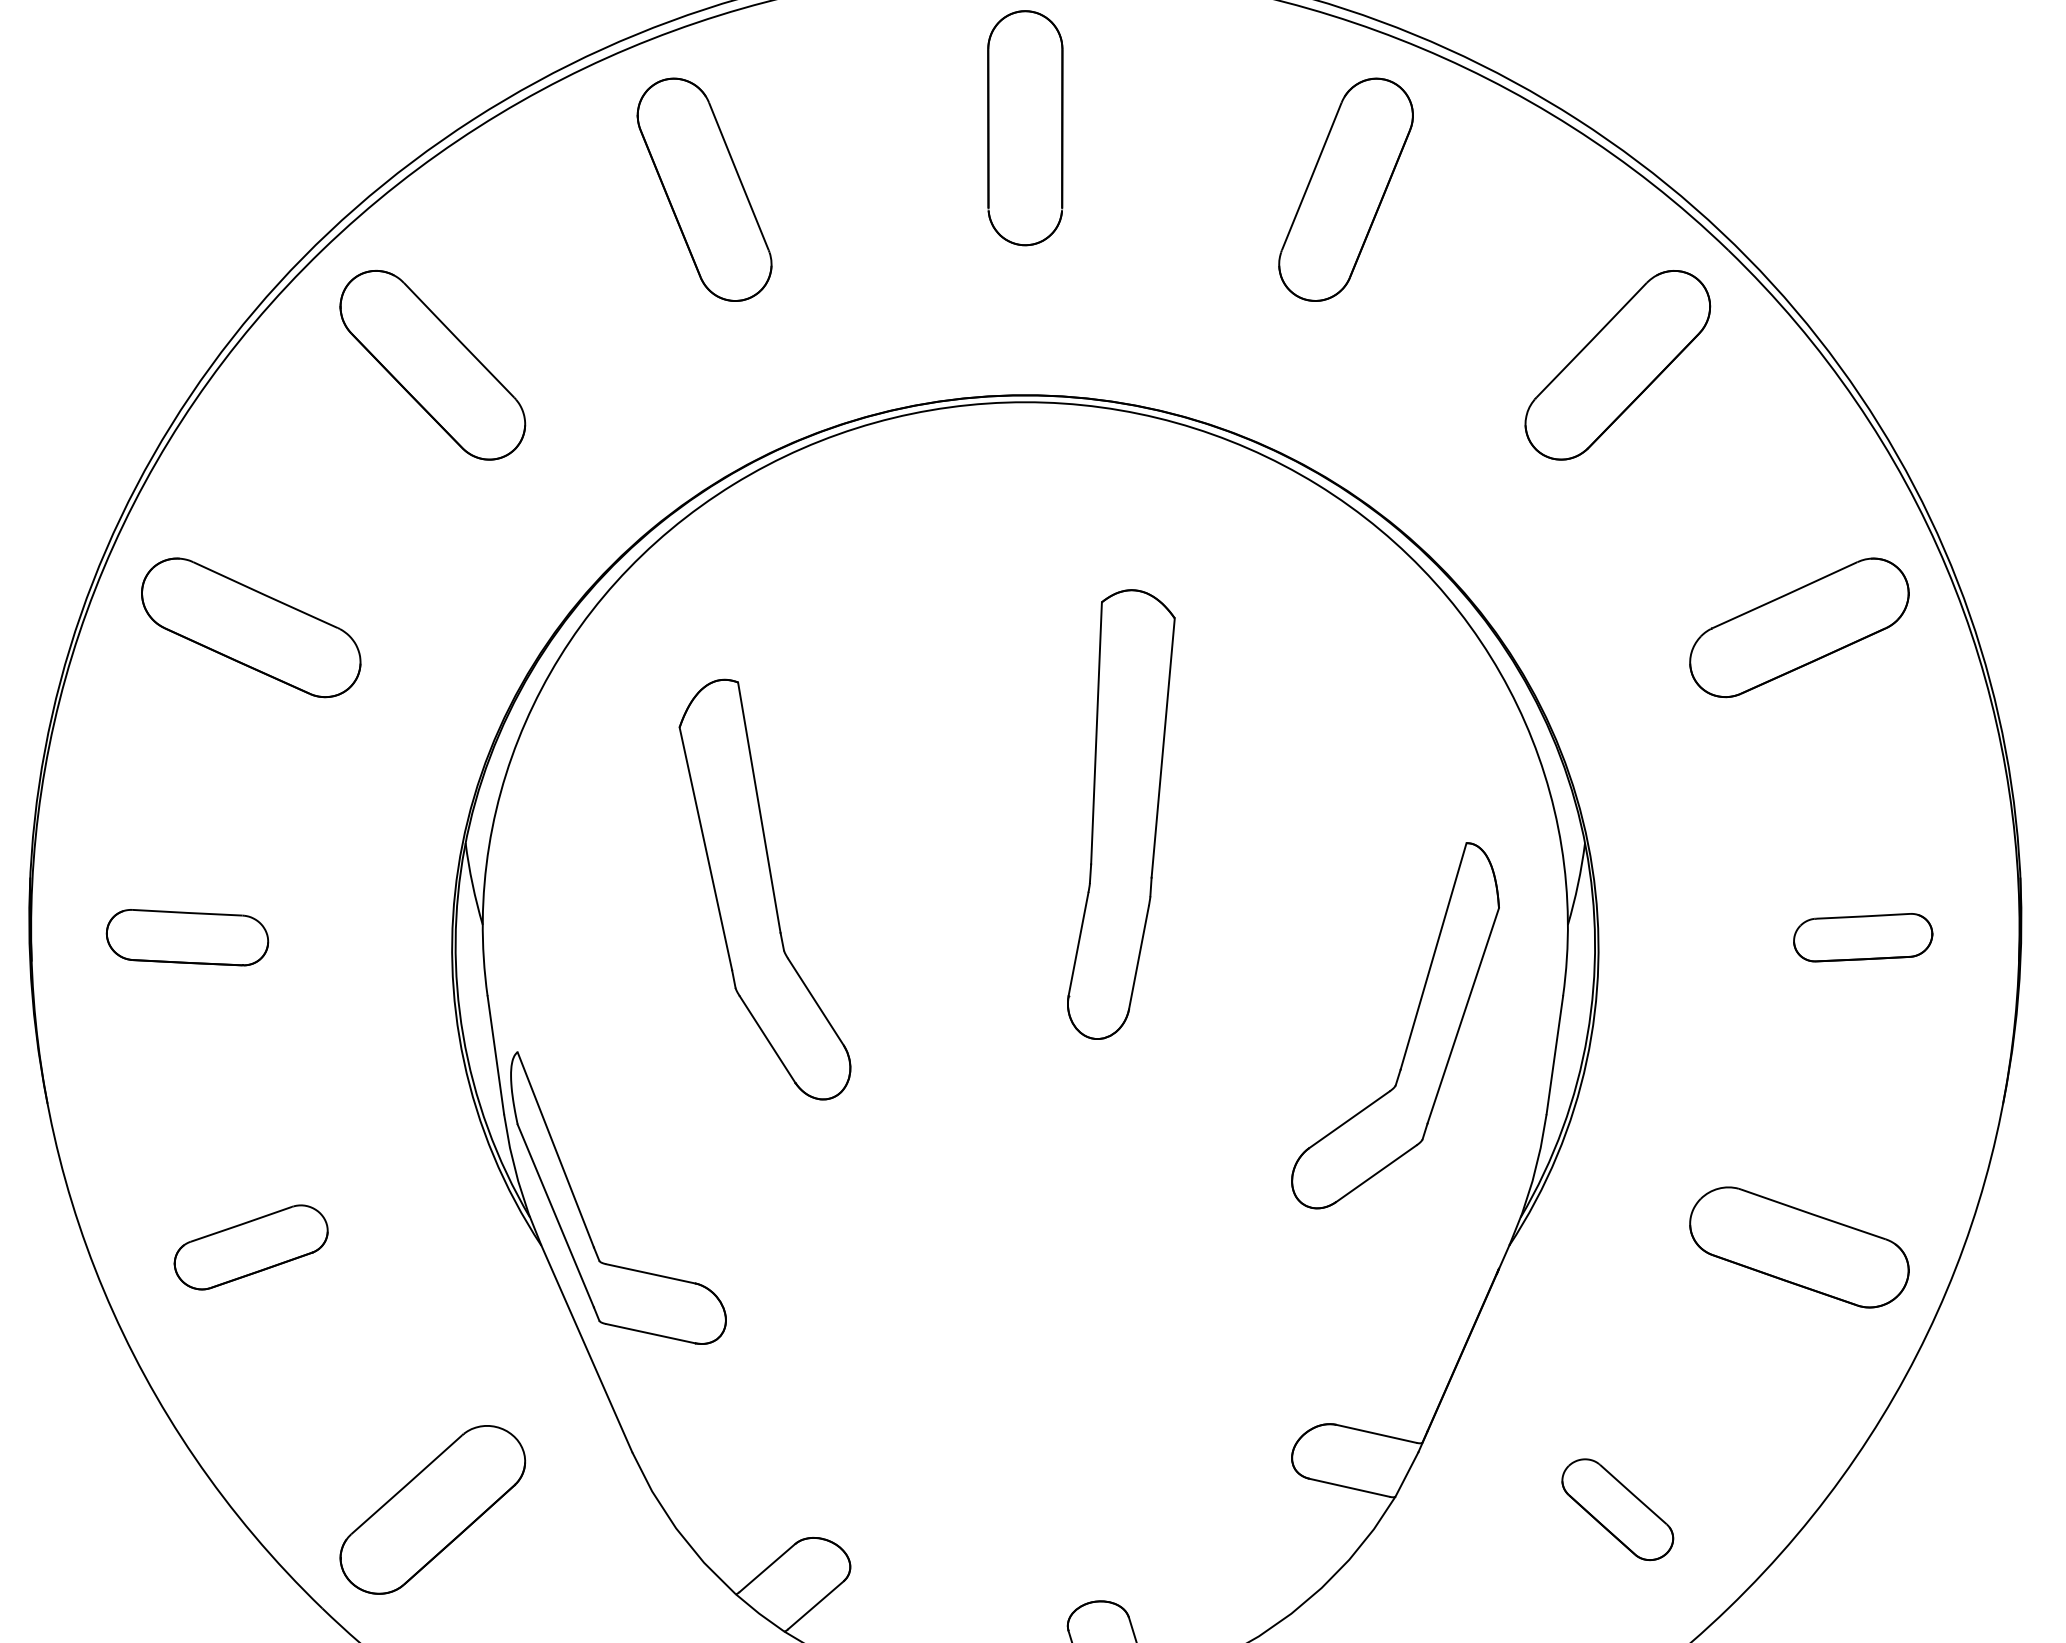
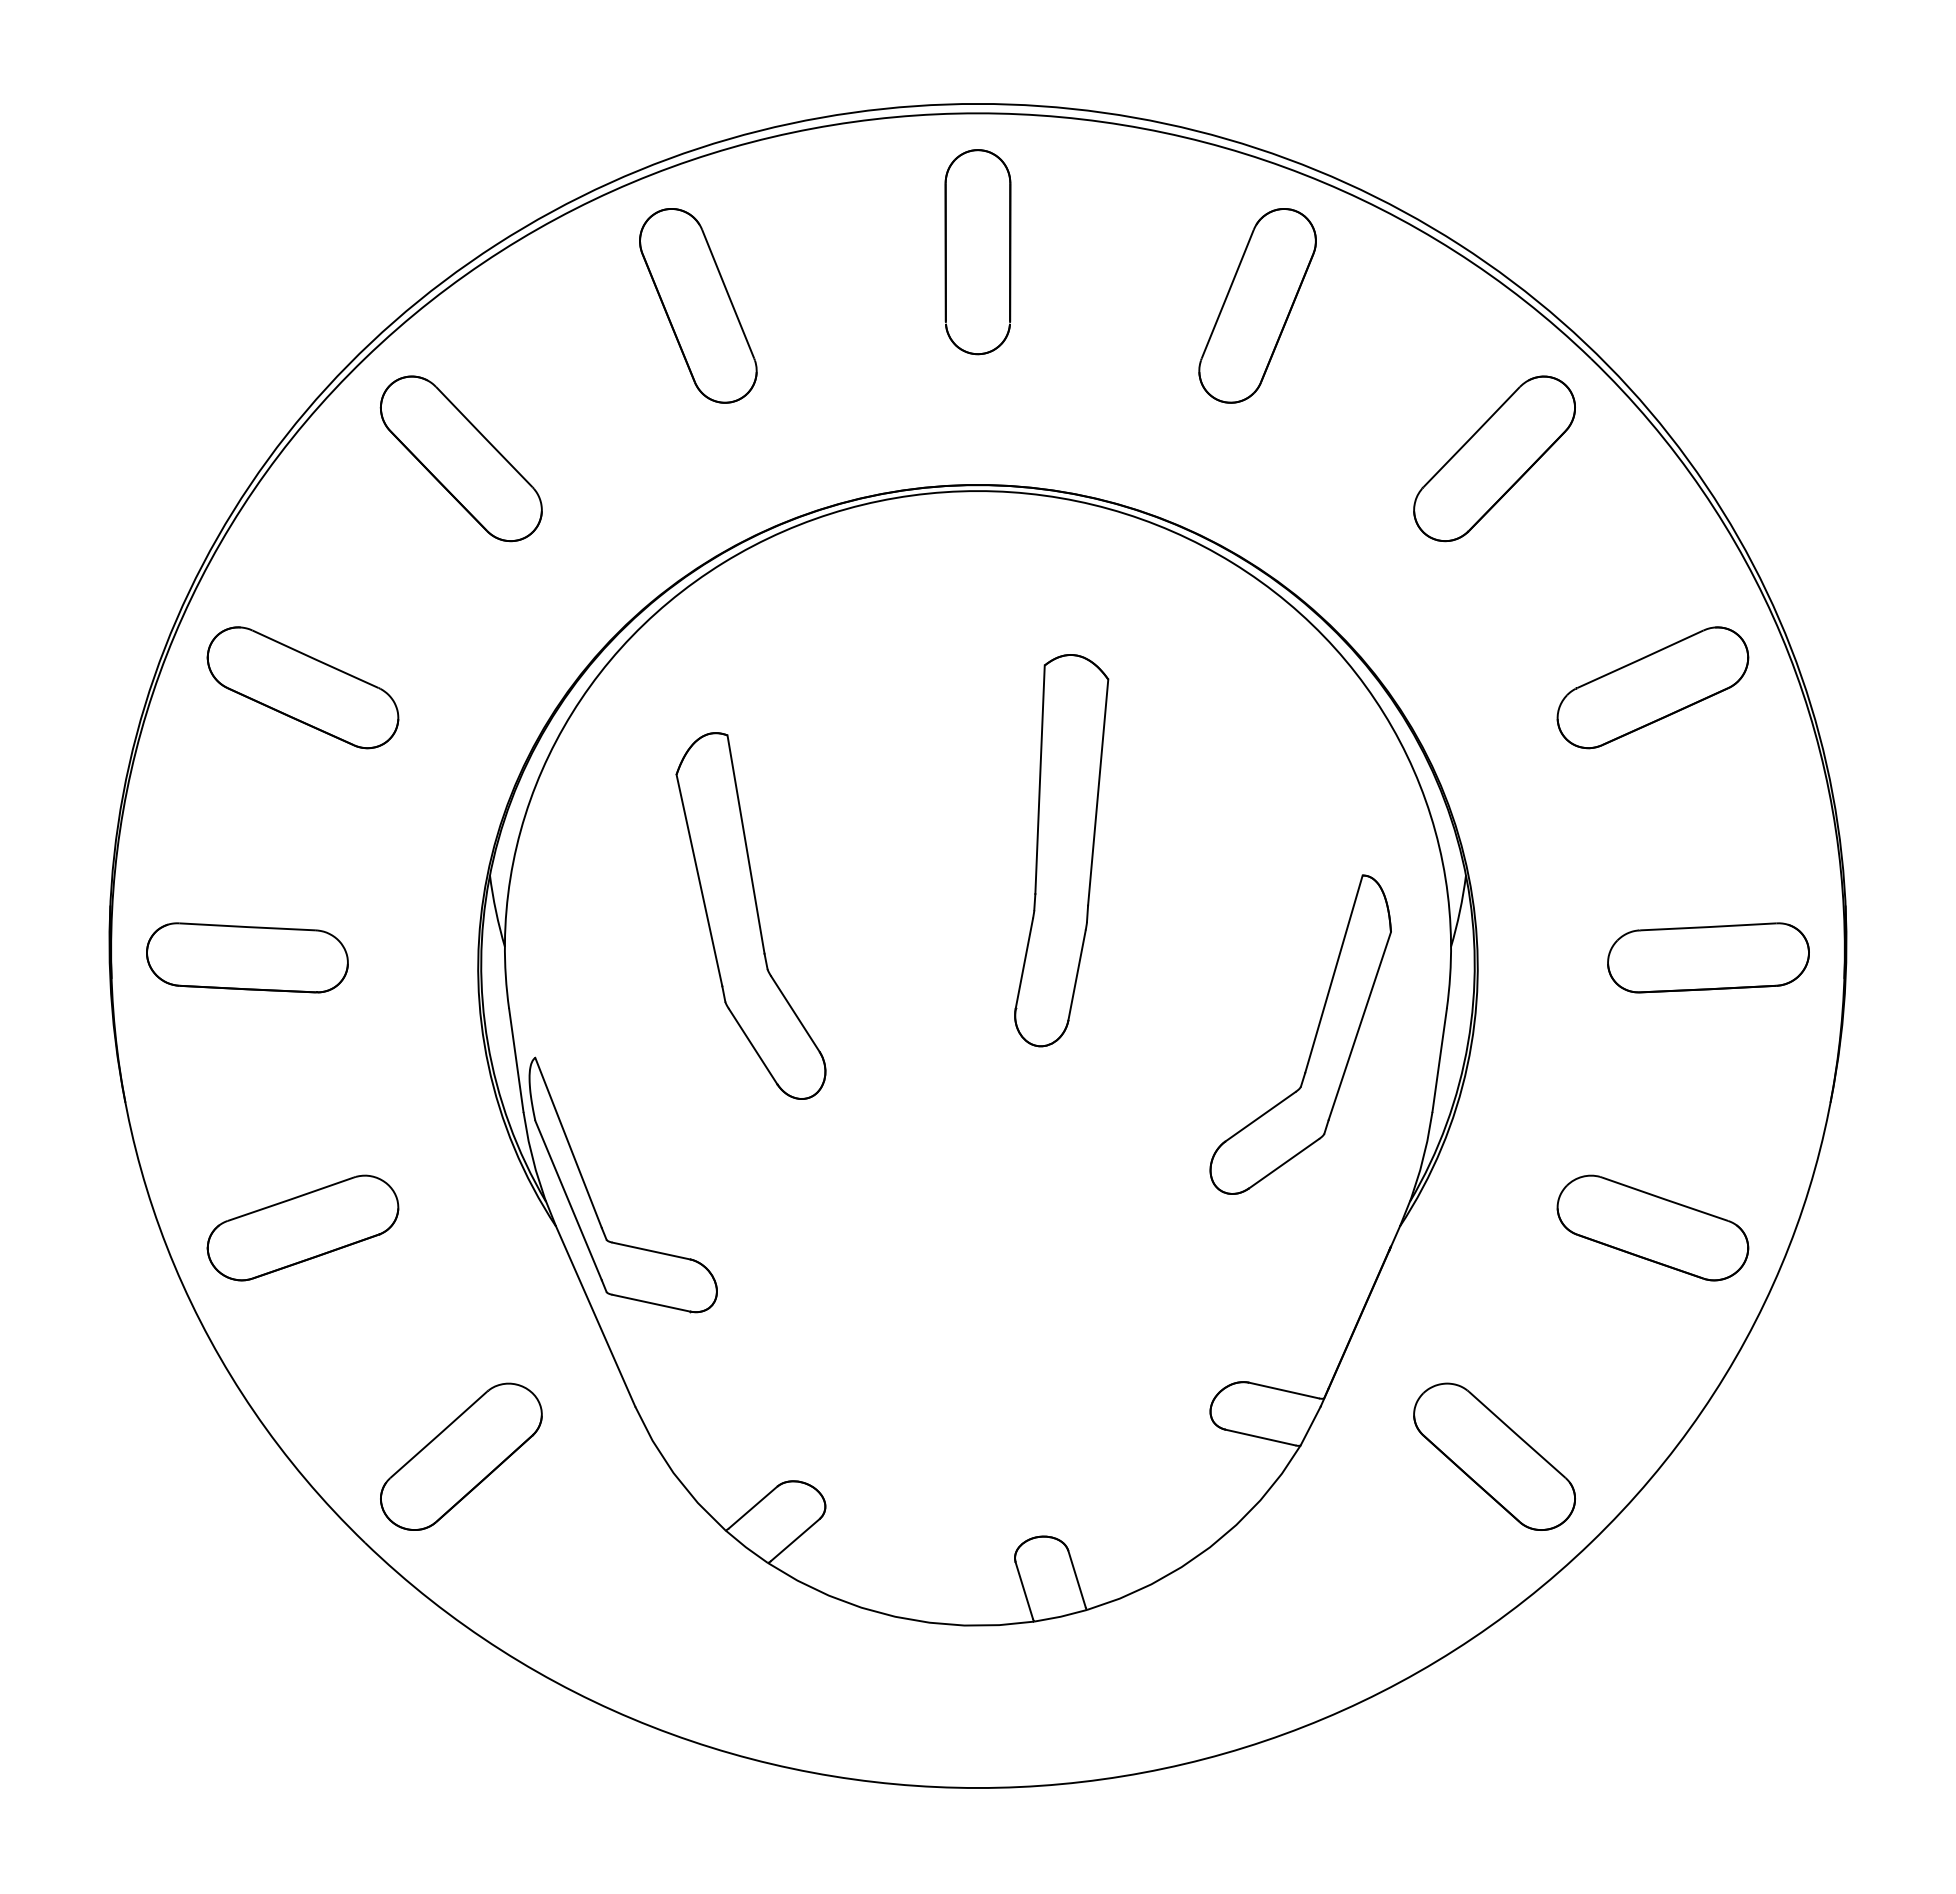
part: (187, 937) -> (247, 957), size x1.43
part: (1863, 937) -> (1708, 957), size x1.67
part: (250, 1246) -> (302, 1227), size x1.43
part: (1617, 1509) -> (1494, 1456), size x1.67

